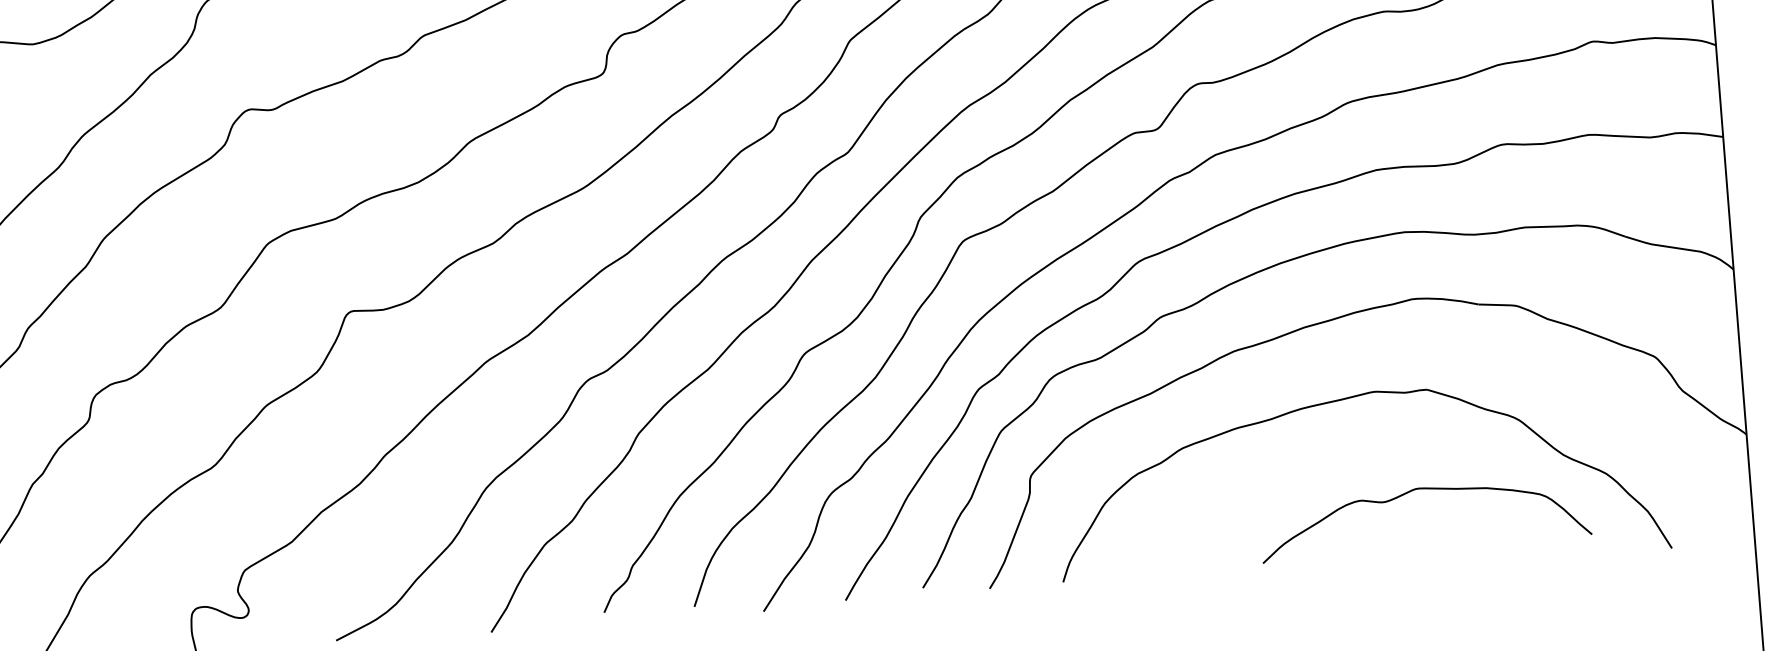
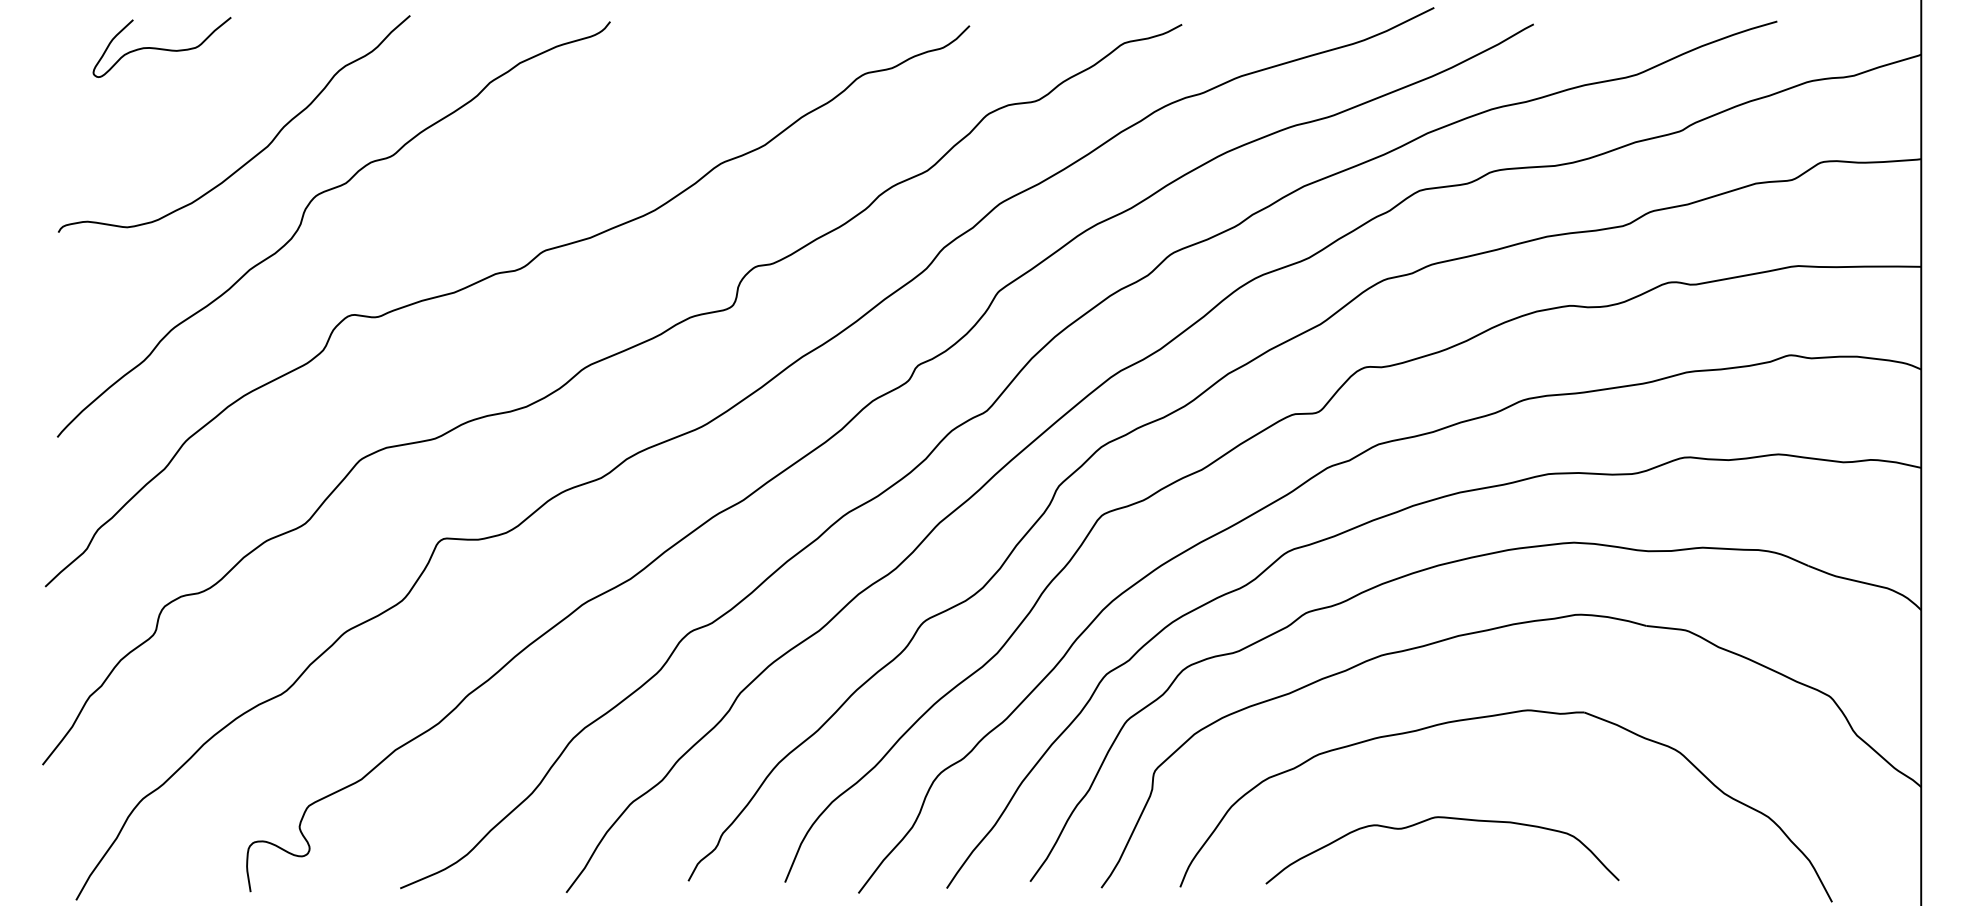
curve: (1422, 489) -> (1442, 818), moved

